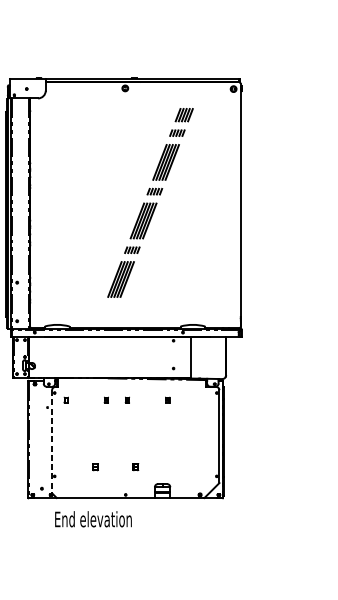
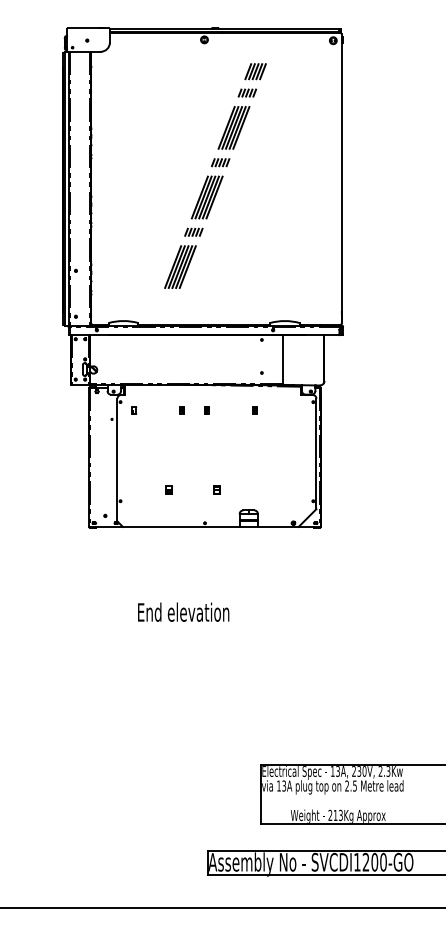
part: (150, 202) -> (215, 175), moved
line: (52, 442) -> (117, 460), dashed -> solid
text: (93, 518) -> (183, 611), moved

